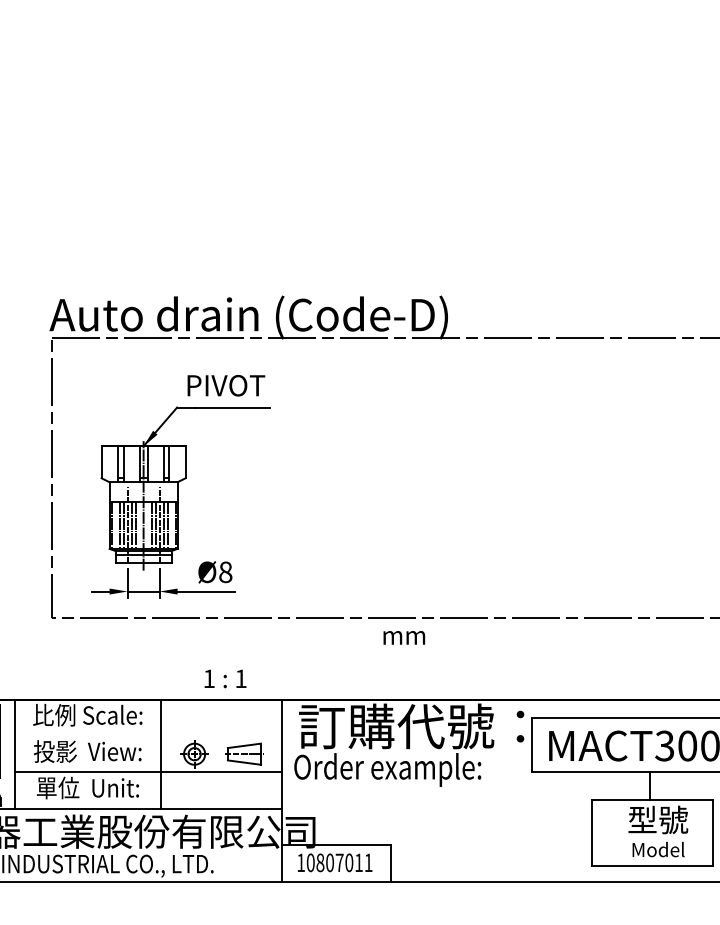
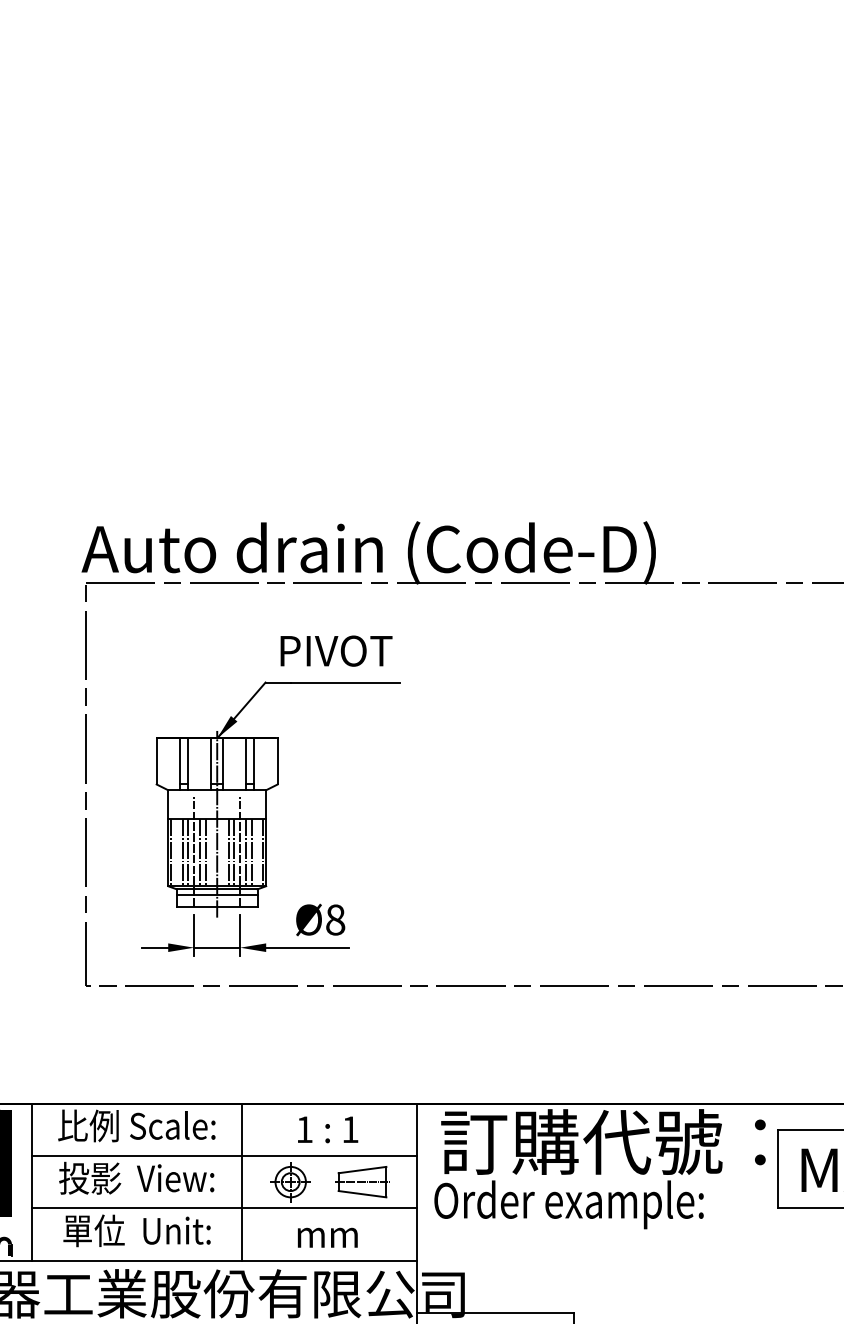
text: (404, 637) -> (328, 1237), moved
text: (225, 678) -> (328, 1129), moved
line: (148, 736) -> (224, 1156), added

